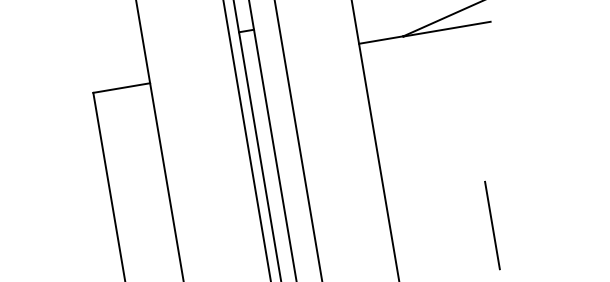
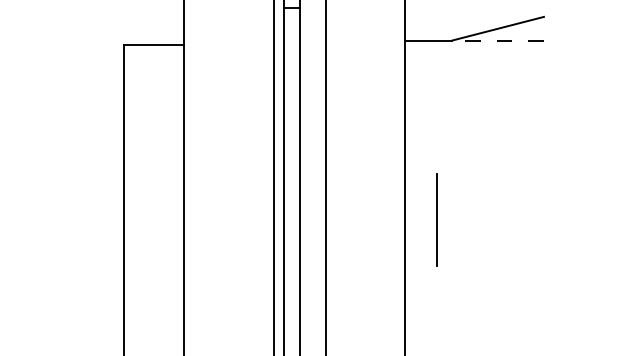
line: (447, 28) -> (498, 40), solid -> dashed
line: (492, 225) -> (436, 219), moved

